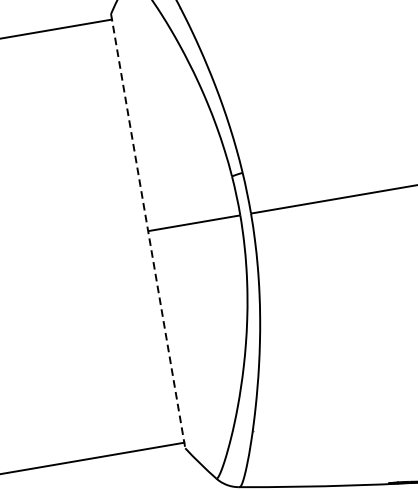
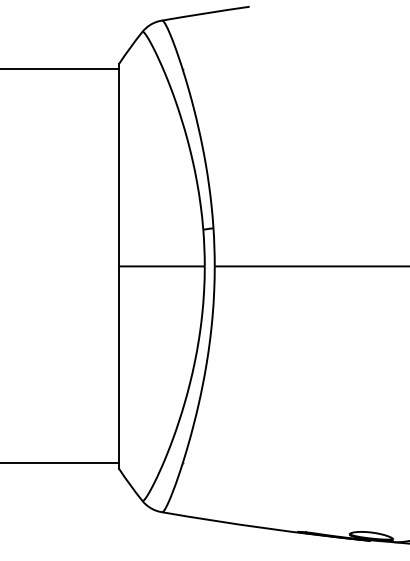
line: (147, 231) -> (118, 266), dashed -> solid

